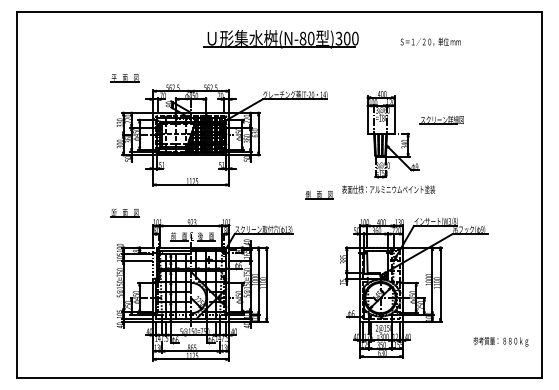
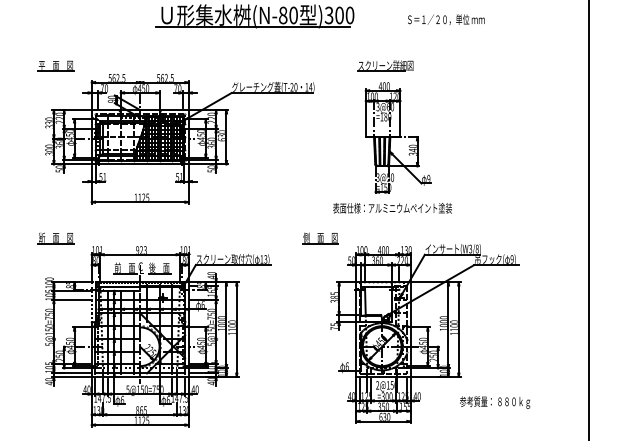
part: (441, 120) -> (384, 66), moved
part: (319, 194) -> (320, 237), moved
text: (500, 341) -> (494, 402), moved

